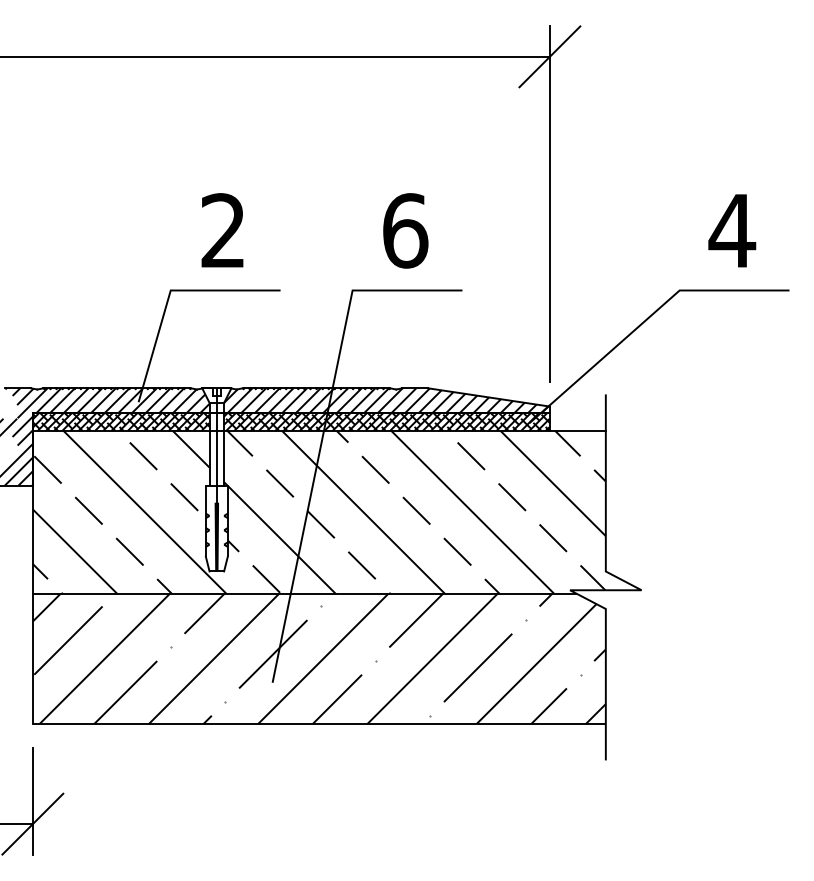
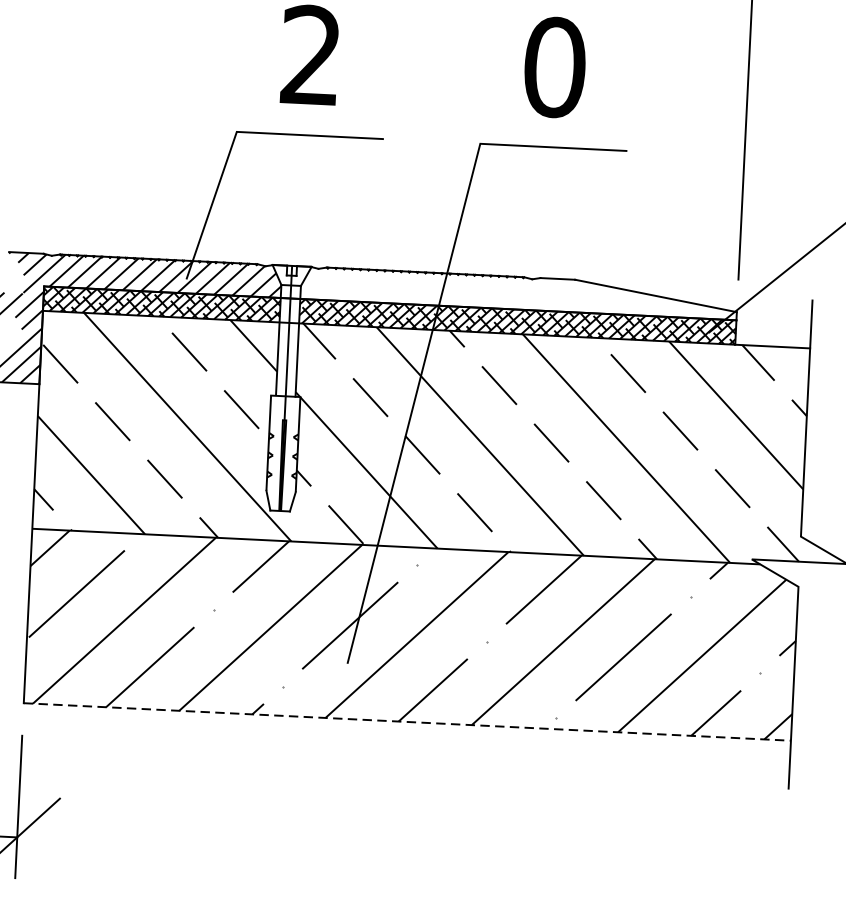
text: (405, 230) -> (555, 66), 6 -> 0
hatch: (386, 400) -> (518, 293), removed
line: (319, 723) -> (407, 721), solid -> dashed

